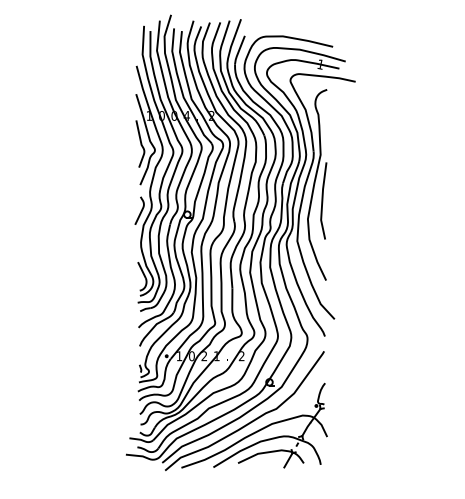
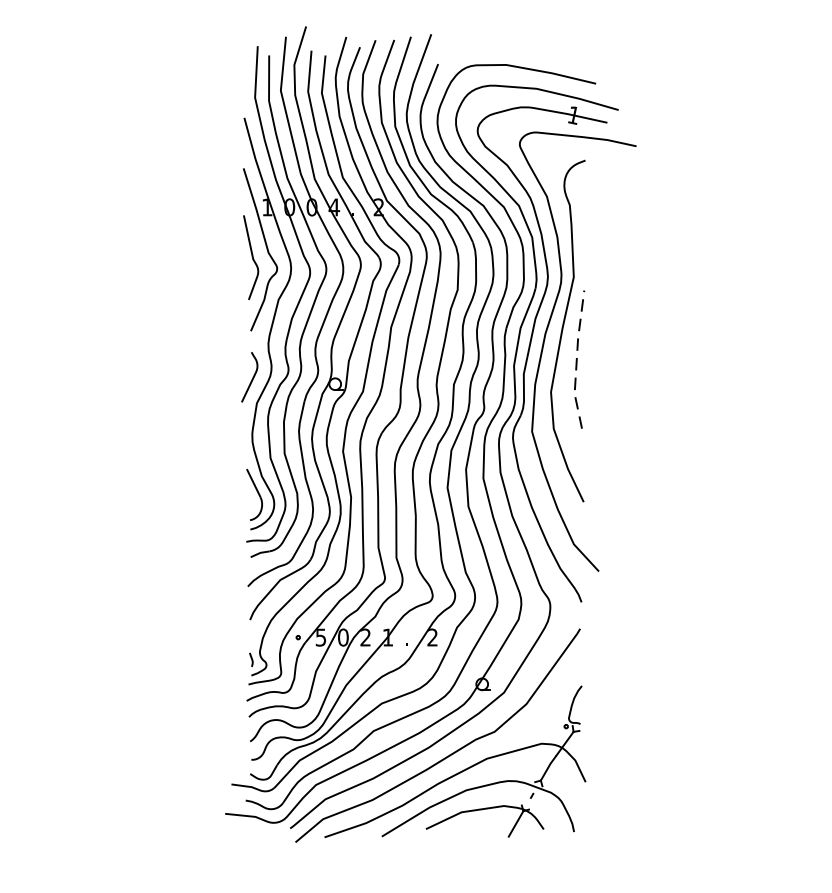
line: (322, 200) -> (577, 358), solid -> dashed
text: (179, 356) -> (321, 638), 1 -> 5

